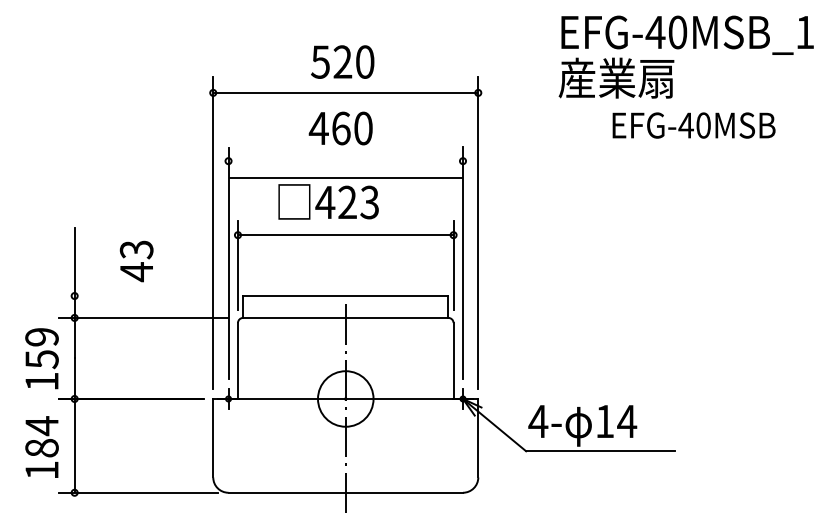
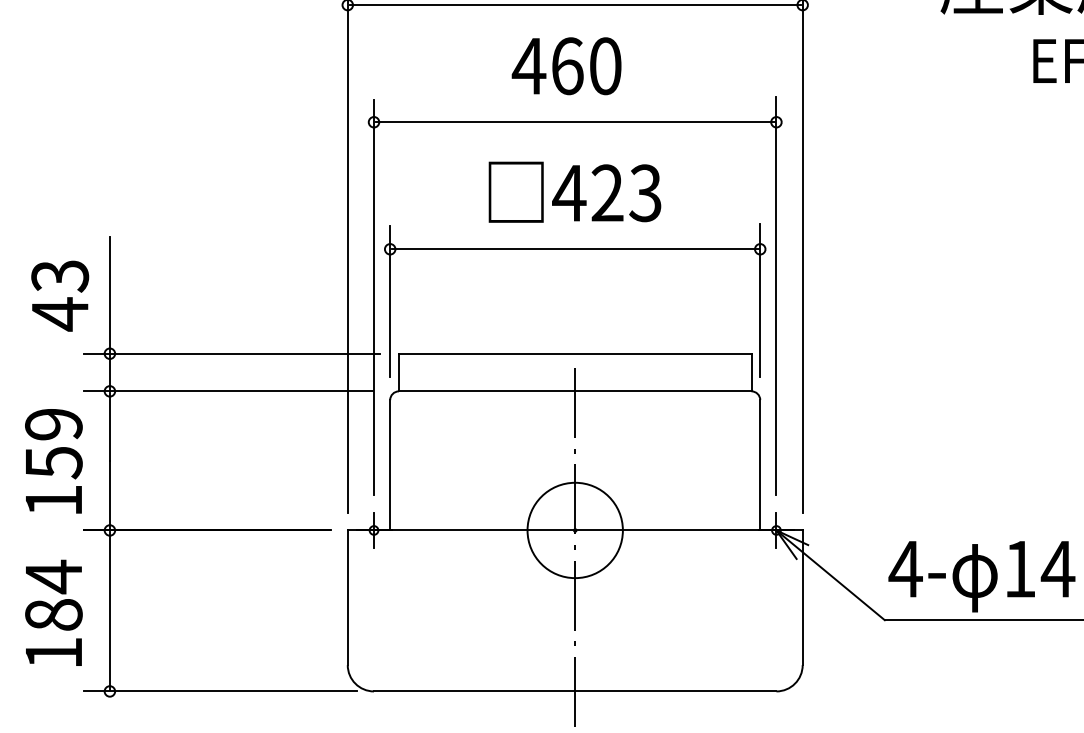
line: (345, 178) -> (574, 122), moved
text: (328, 201) -> (574, 191), moved
text: (136, 261) -> (59, 296), moved
line: (145, 296) -> (231, 354), added

